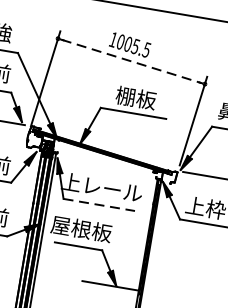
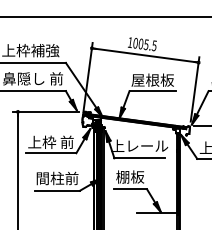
line: (131, 61) -> (145, 55), dashed -> solid
text: (135, 96) -> (152, 79), 棚板 -> 屋根板
line: (100, 205) -> (140, 158), dashed -> solid
text: (81, 228) -> (130, 176), 屋根板 -> 棚板

